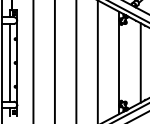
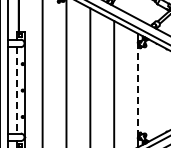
line: (9, 62) -> (16, 90), solid -> dashed
line: (119, 62) -> (138, 90), solid -> dashed
line: (140, 62) -> (161, 90), removed

